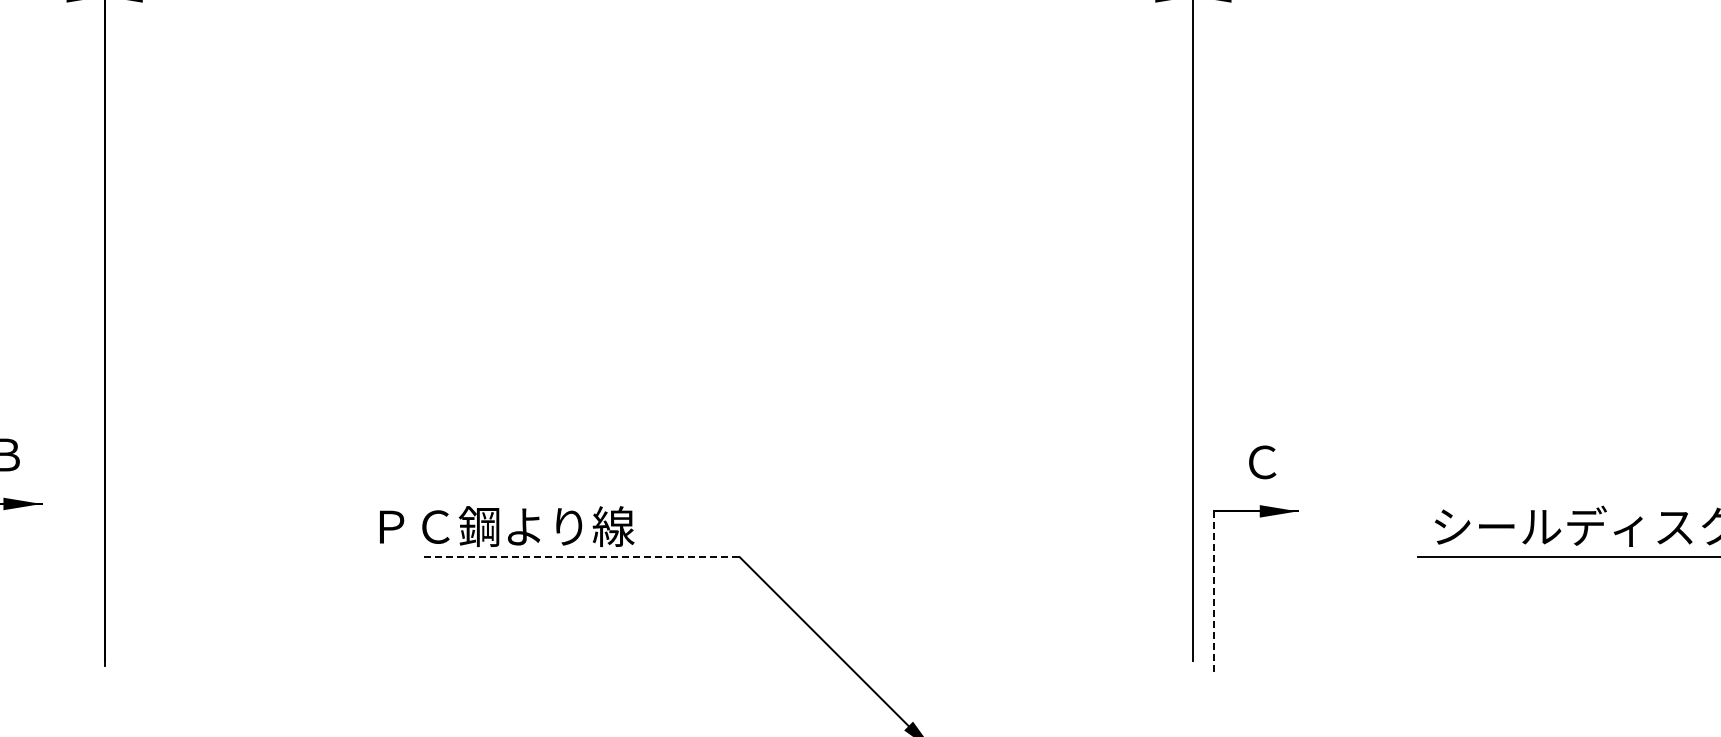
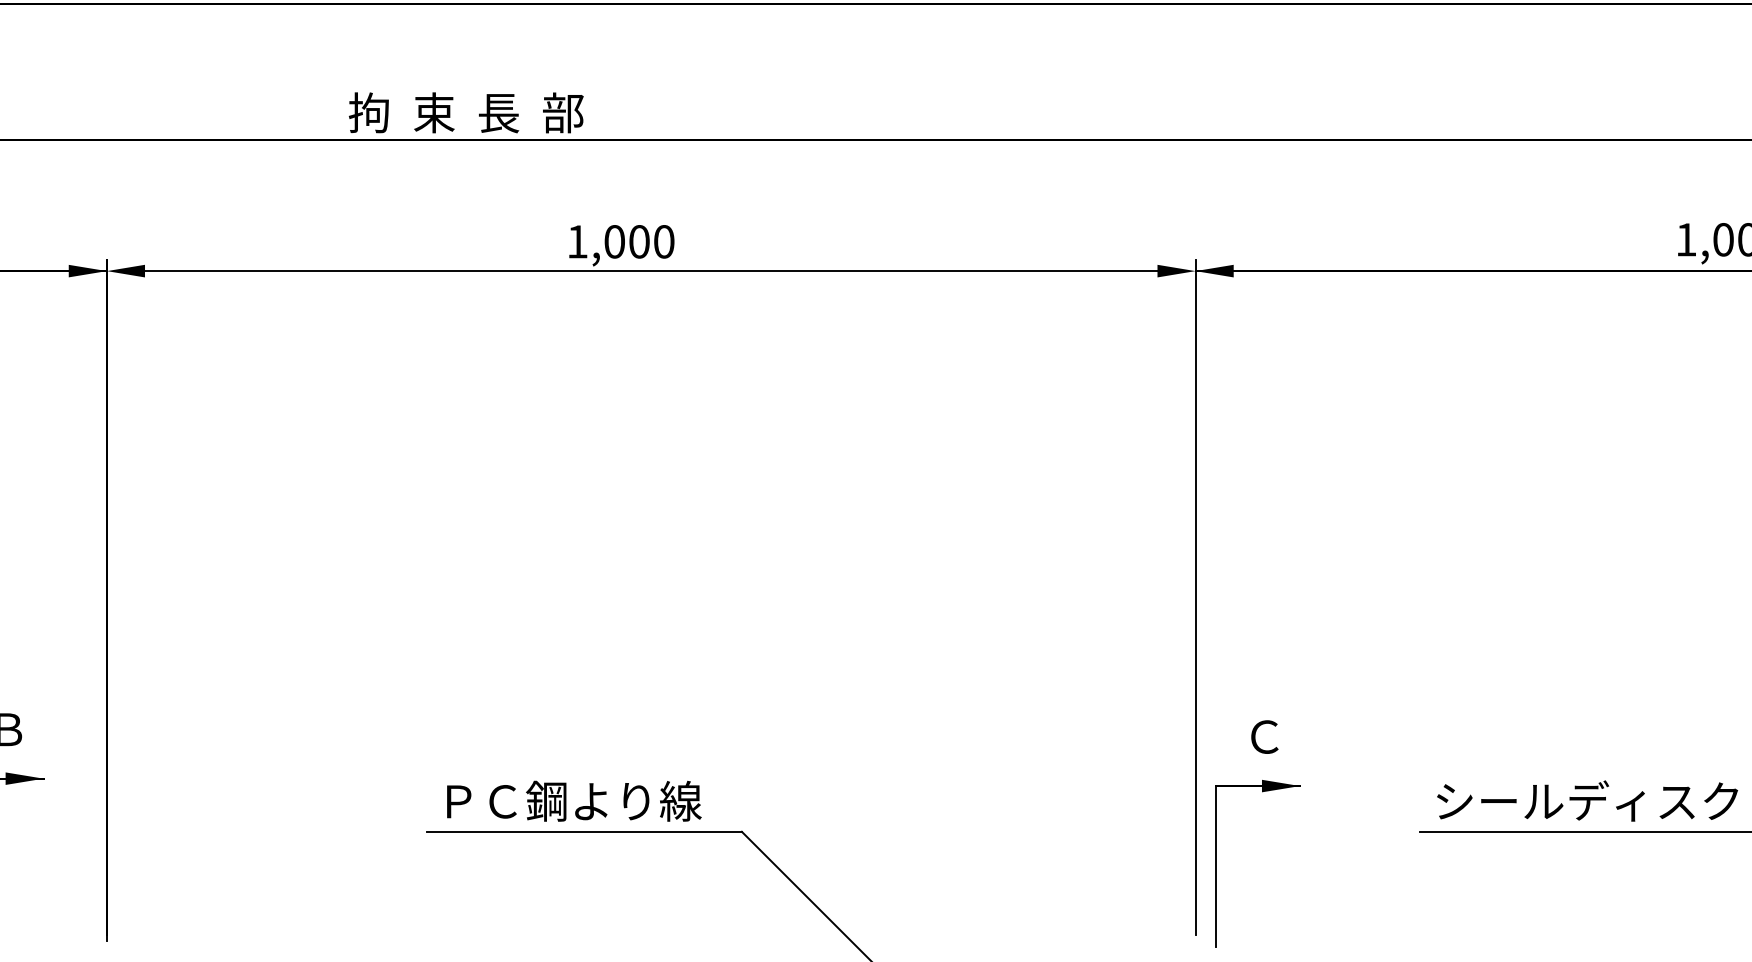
text: (507, 525) -> (574, 800), moved
line: (582, 556) -> (584, 831), dashed -> solid
line: (1214, 591) -> (1216, 866), dashed -> solid

